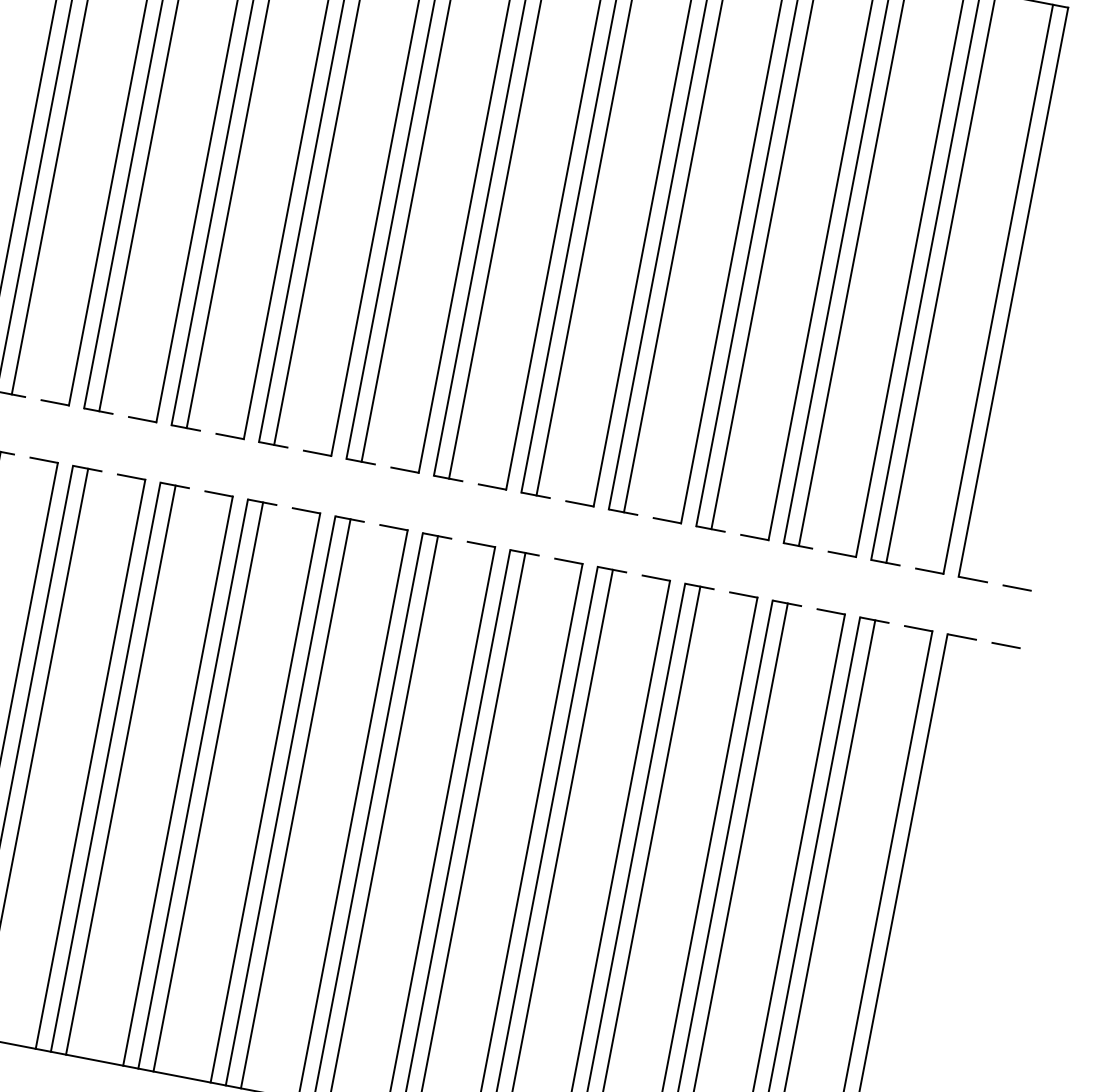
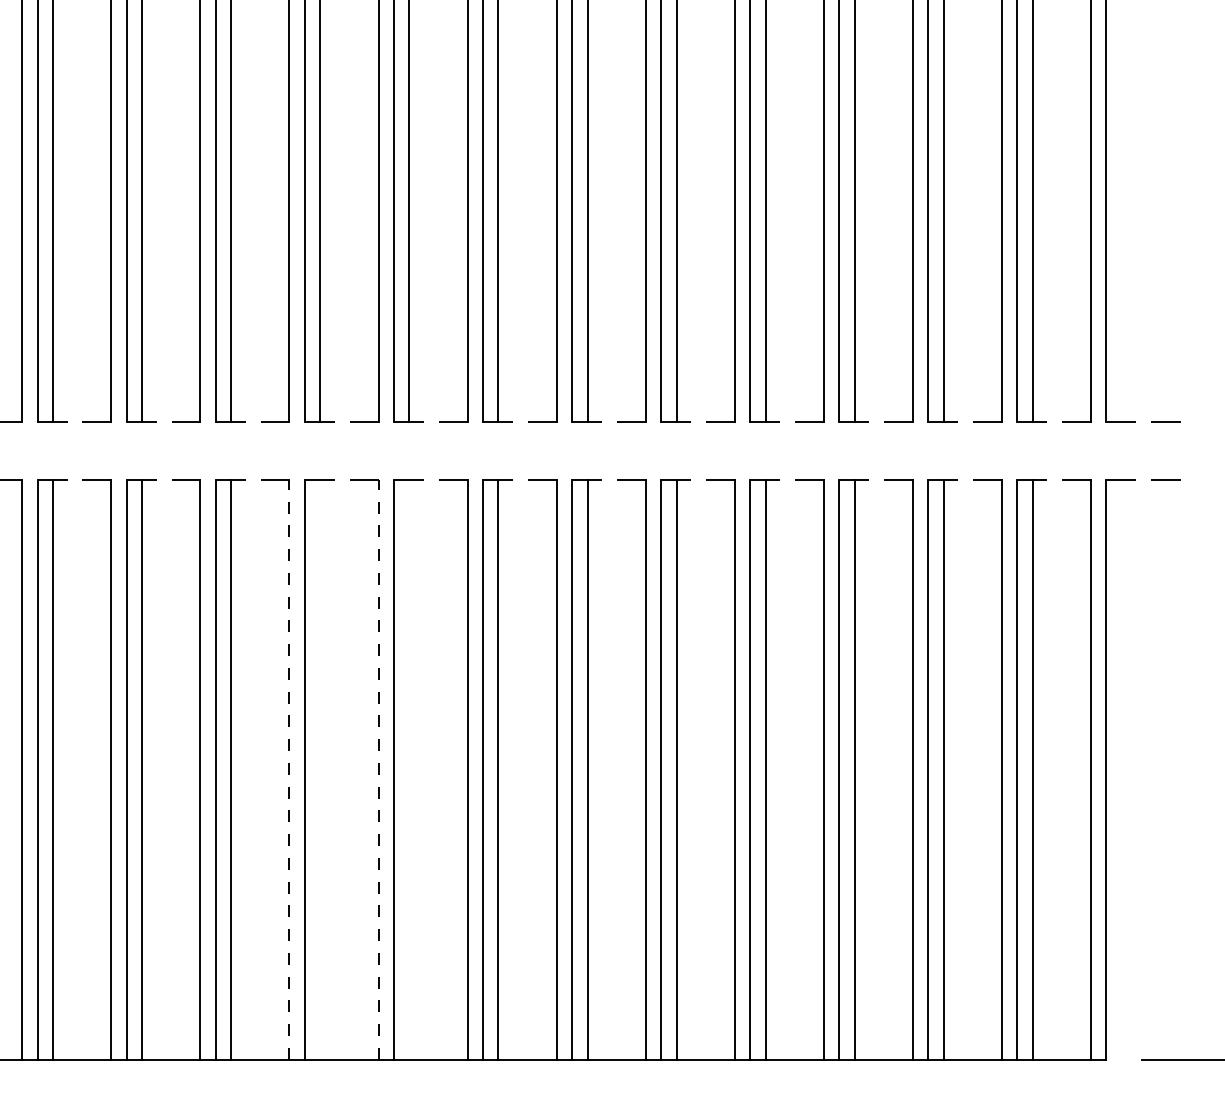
line: (90, 764) -> (289, 770), solid -> dashed
line: (121, 769) -> (320, 769), removed
line: (177, 781) -> (378, 770), solid -> dashed
line: (208, 786) -> (409, 769), removed

